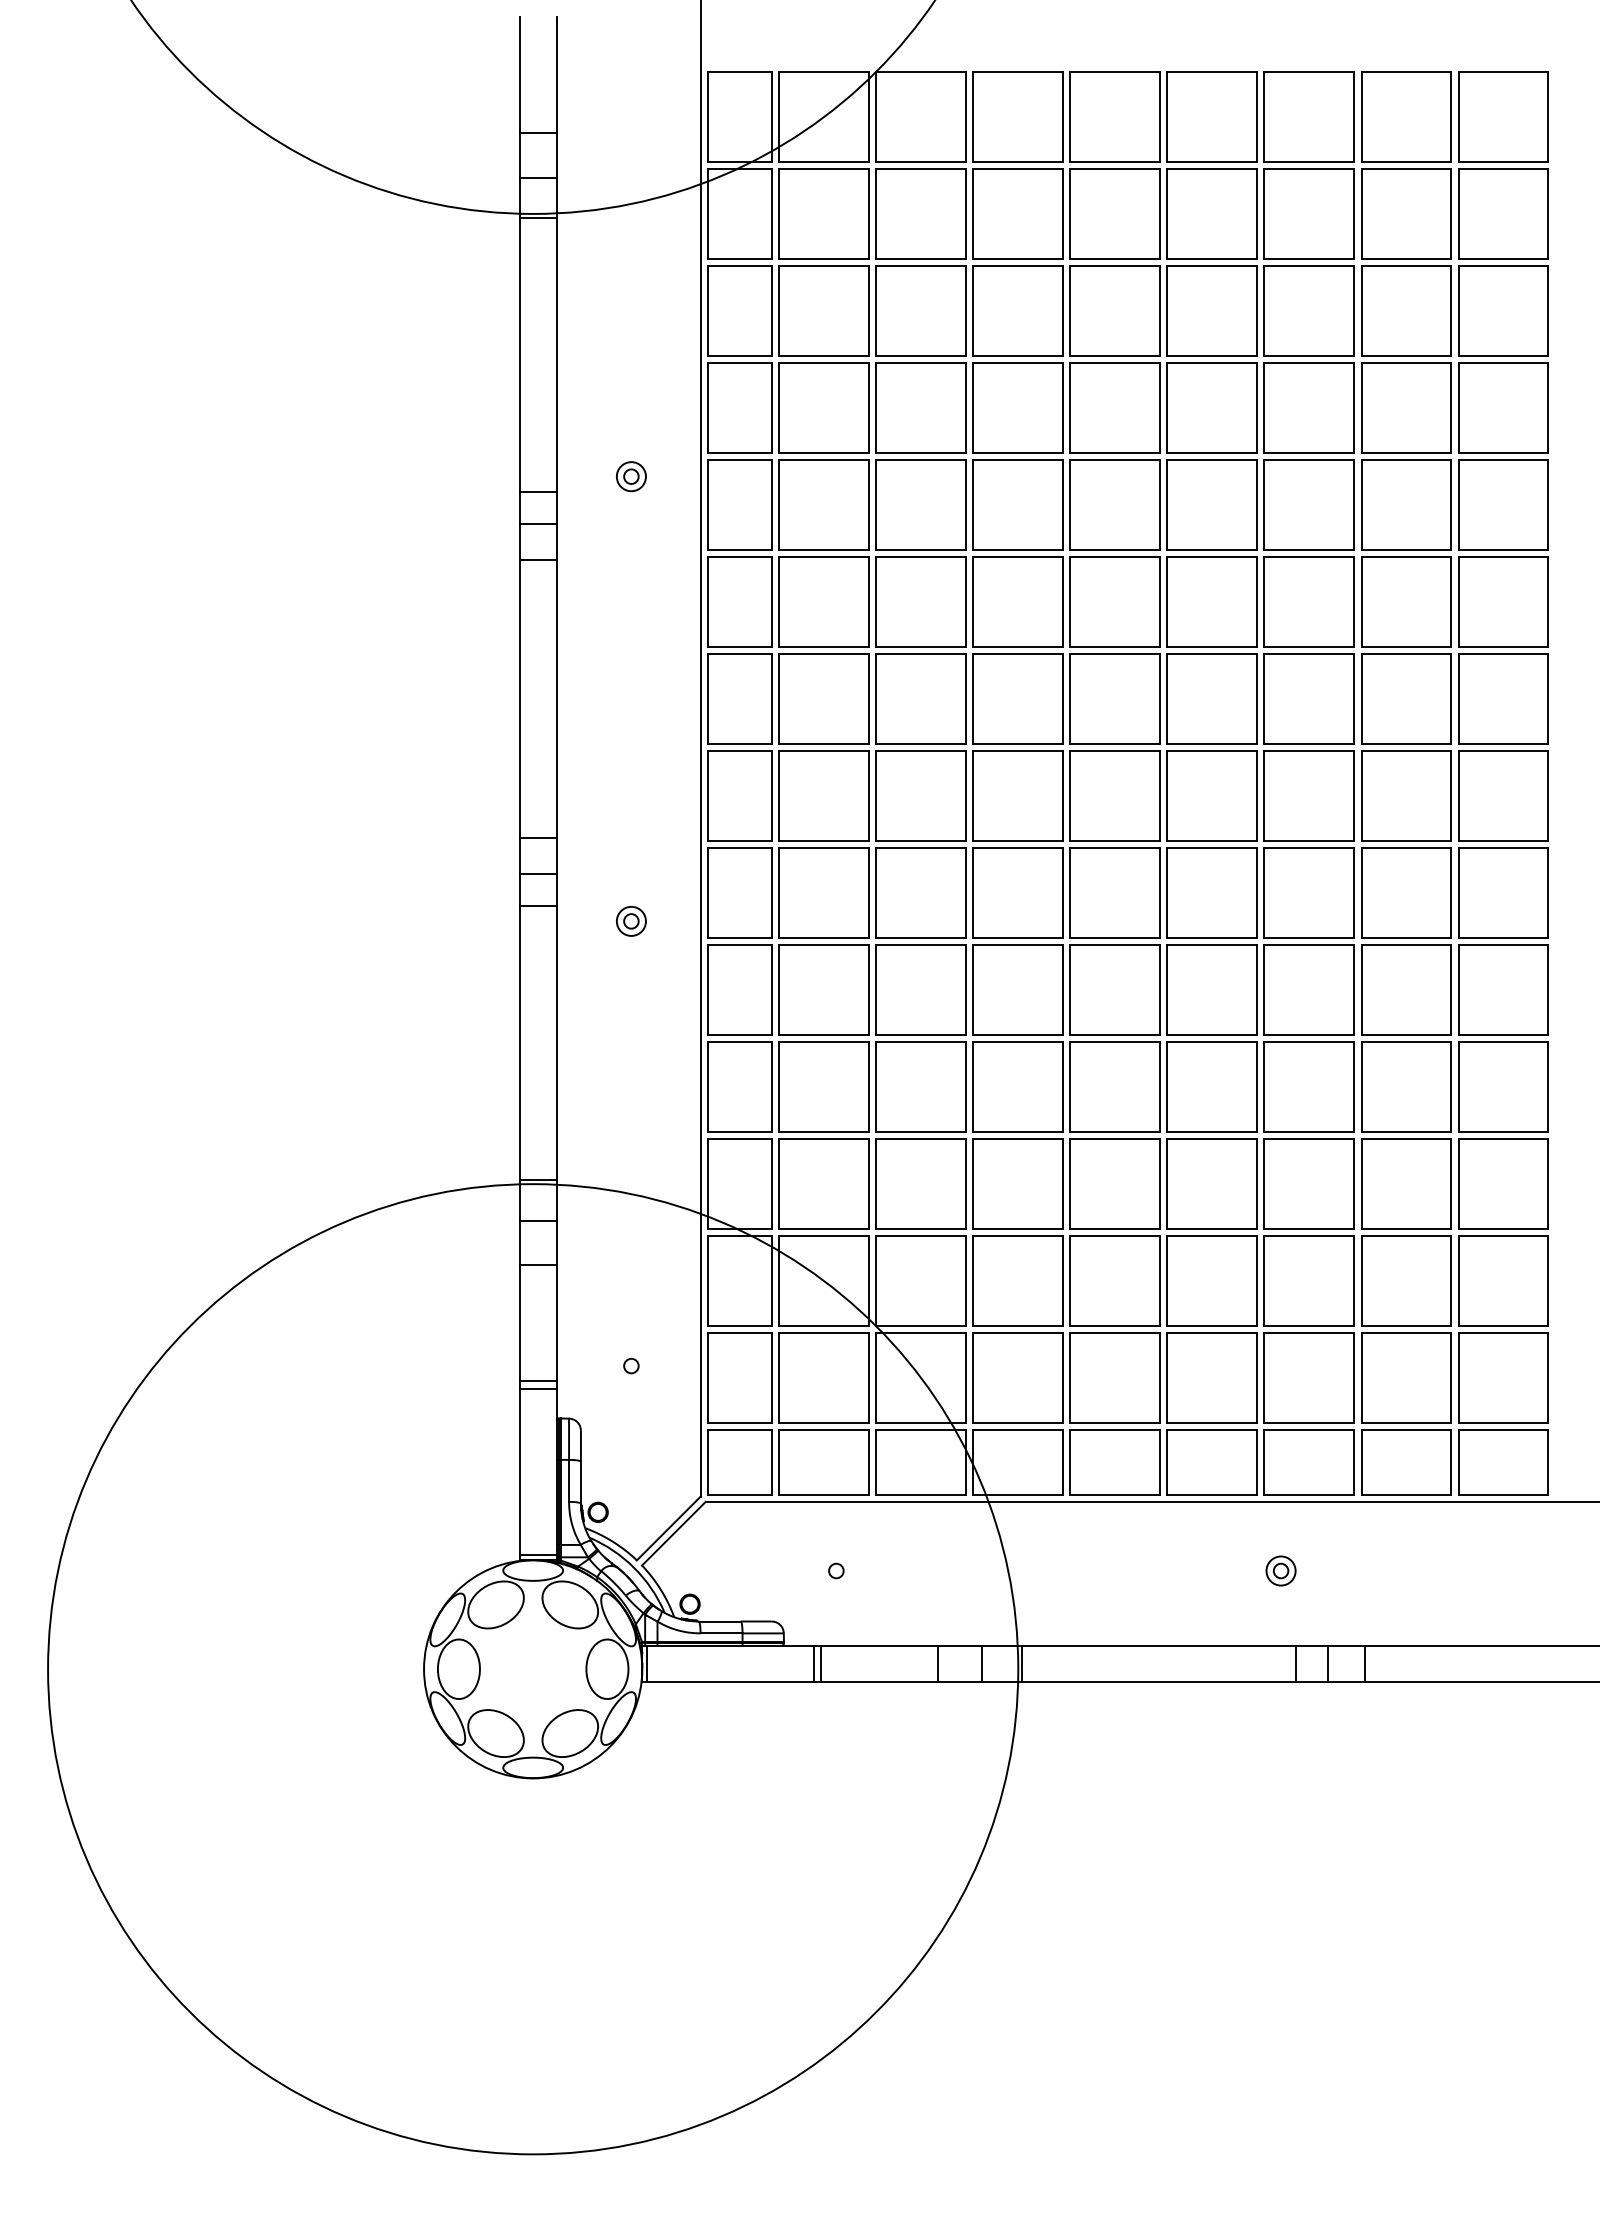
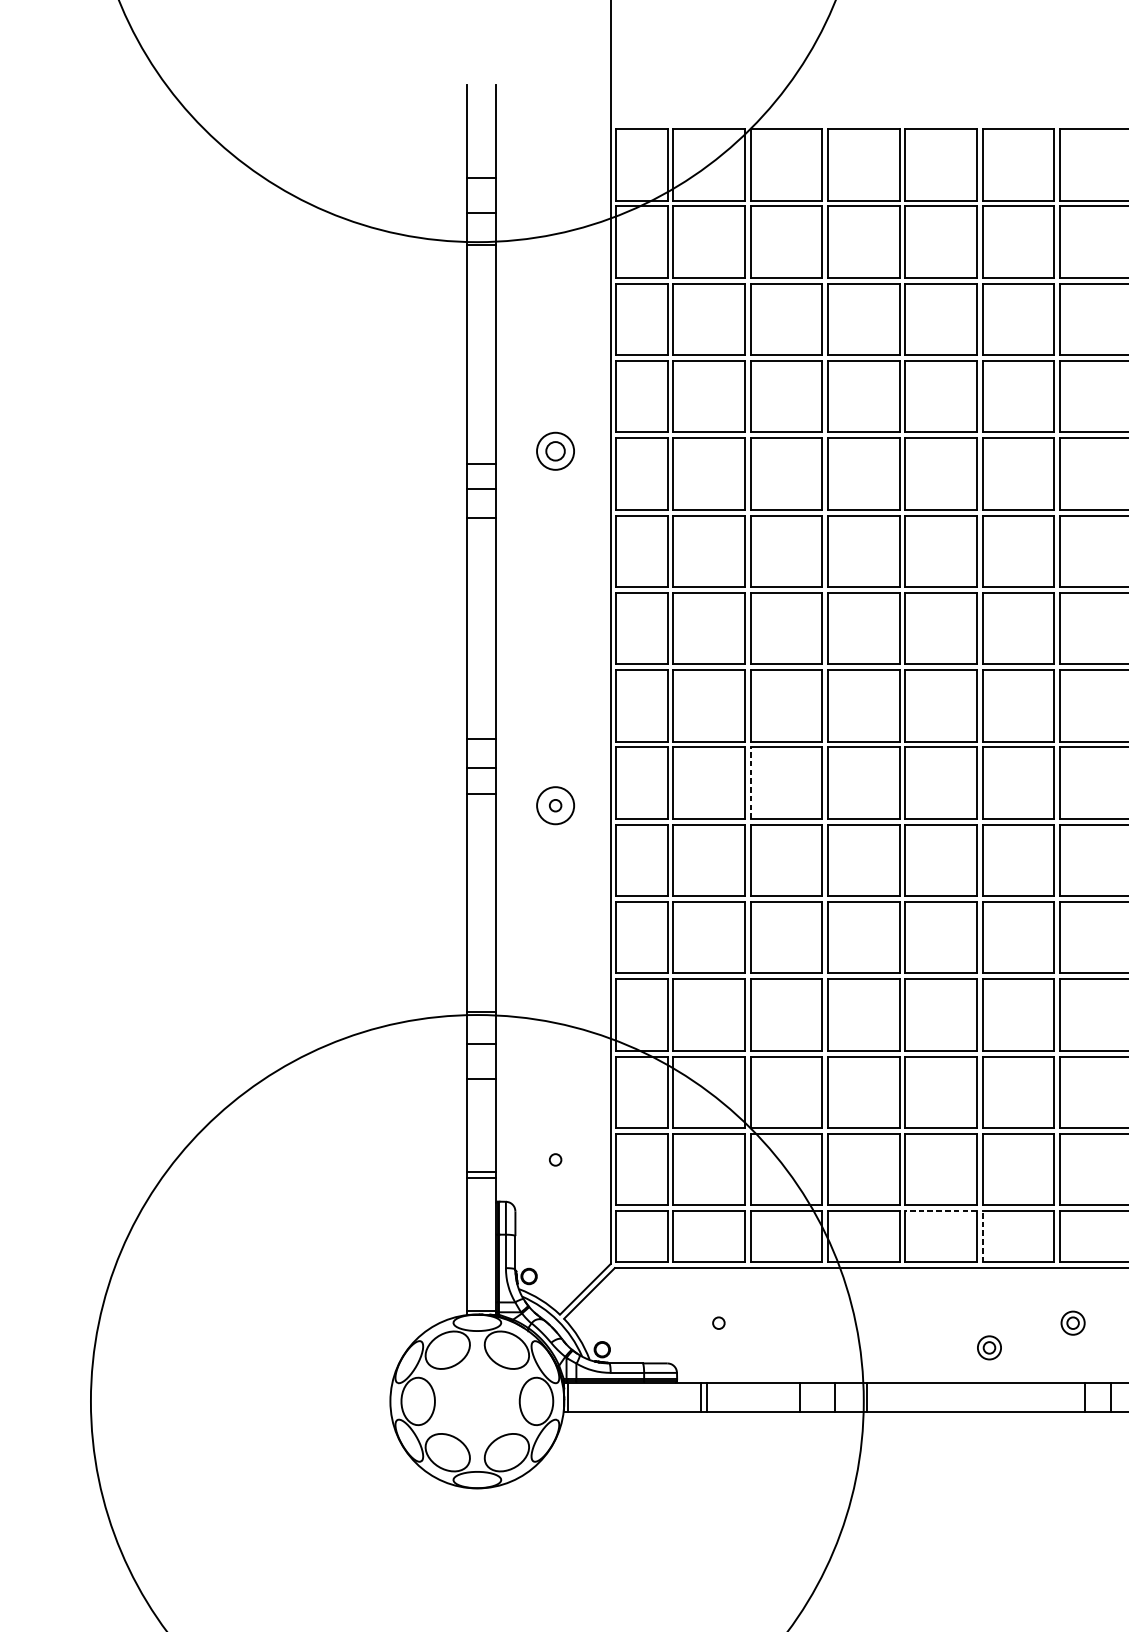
part: (631, 476) -> (555, 451), size x1.6
line: (876, 893) -> (750, 783), solid -> dashed
circle: (630, 920) -> (554, 804), size x1.6
line: (1115, 1430) -> (941, 1211), solid -> dashed
line: (1167, 1461) -> (982, 1235), solid -> dashed
part: (1175, 1601) -> (989, 1347), added

